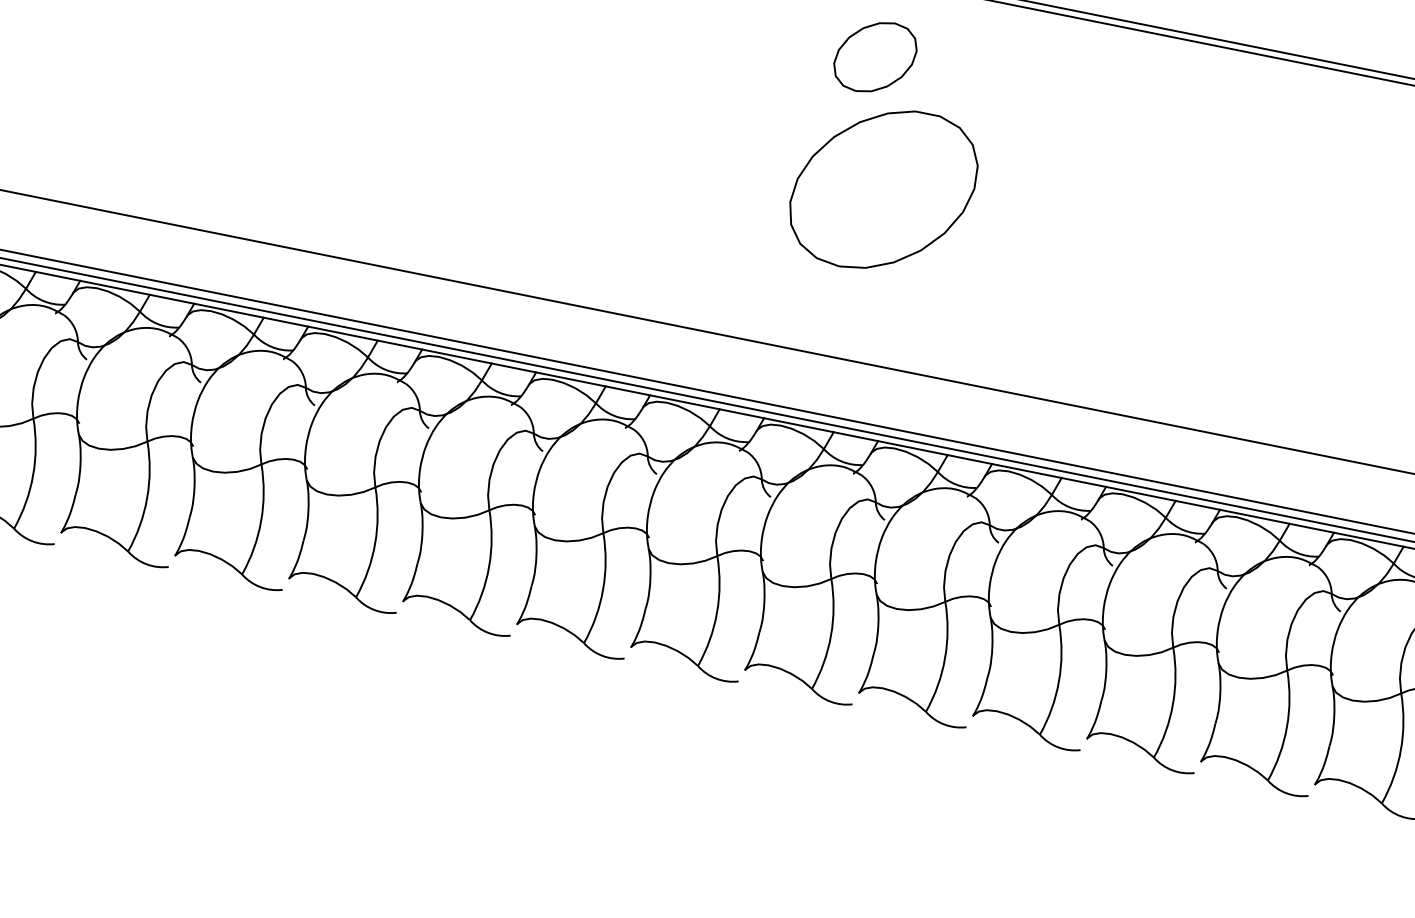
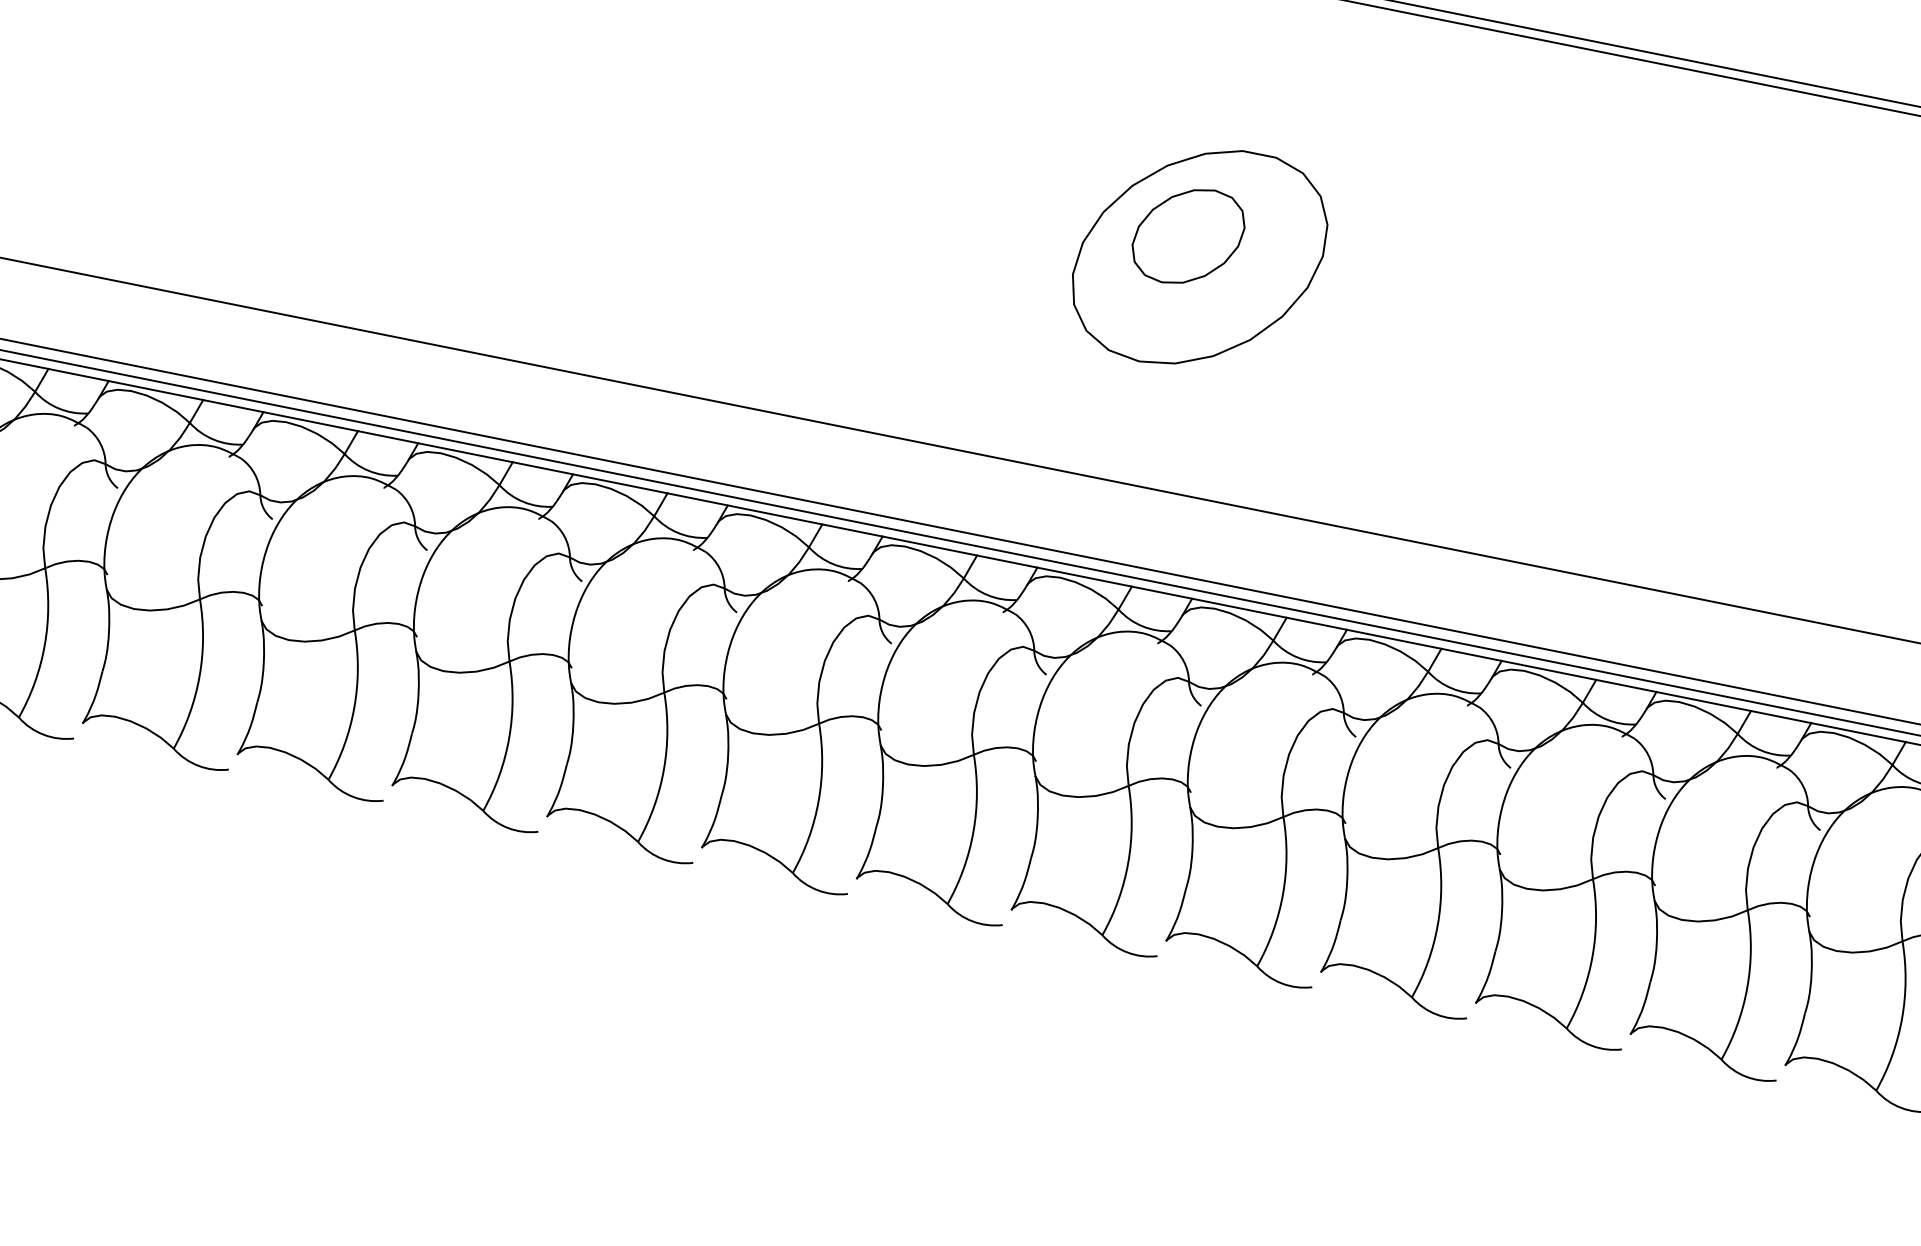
part: (875, 57) -> (1188, 236), moved

